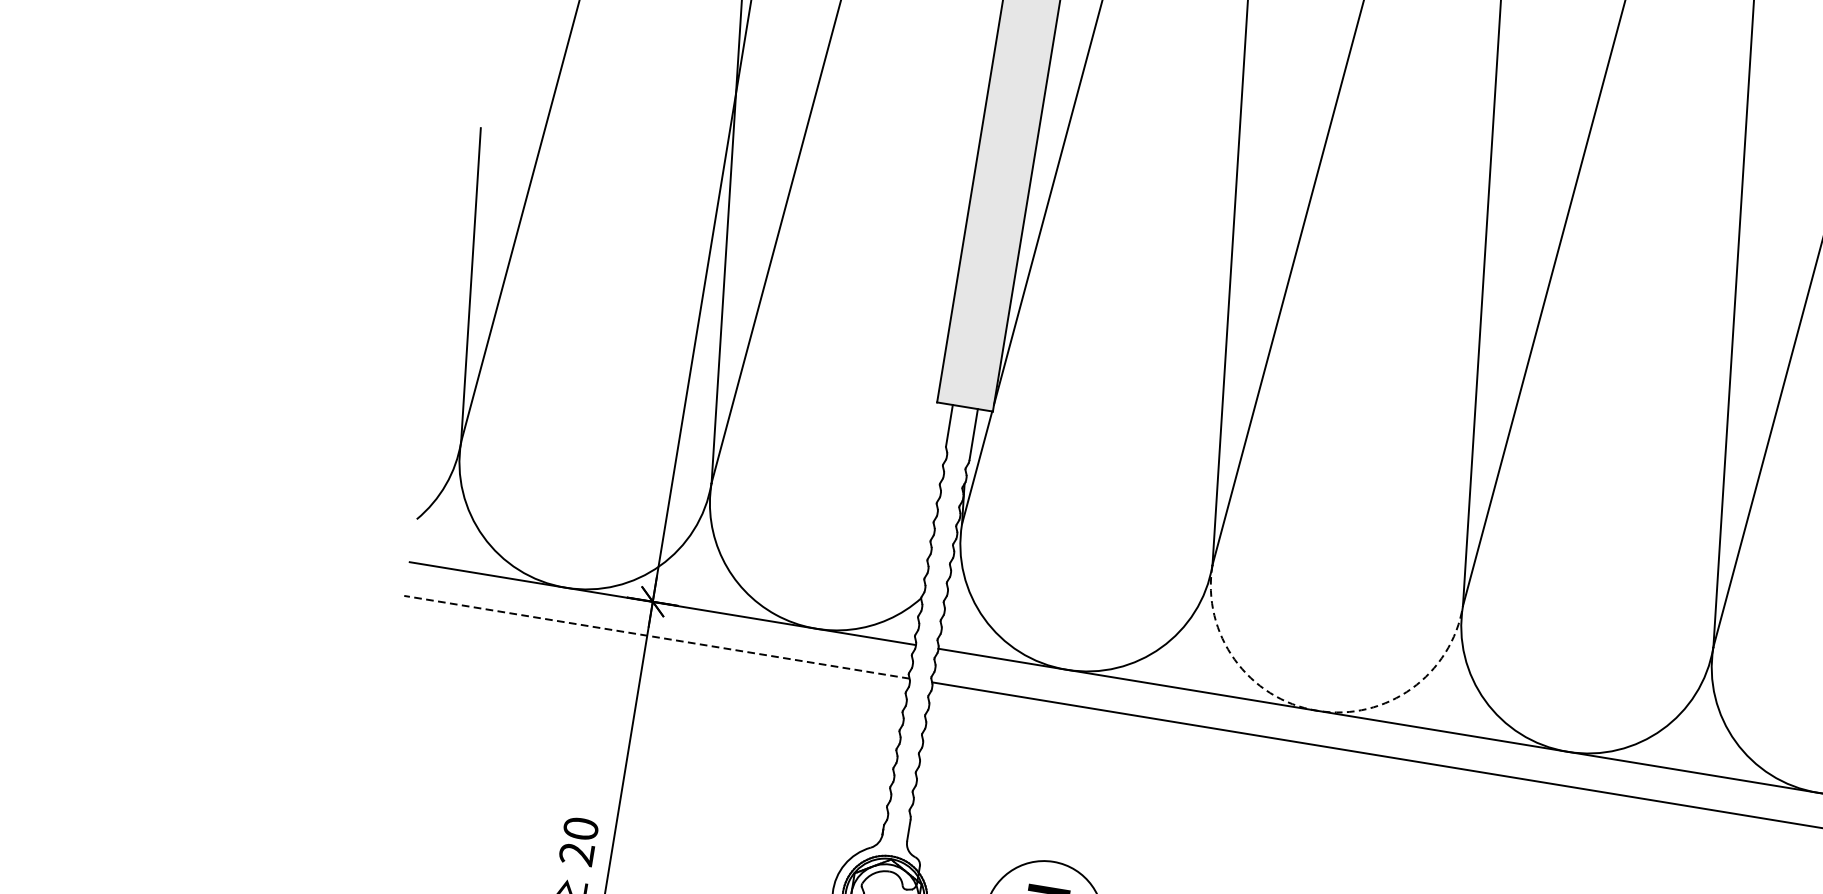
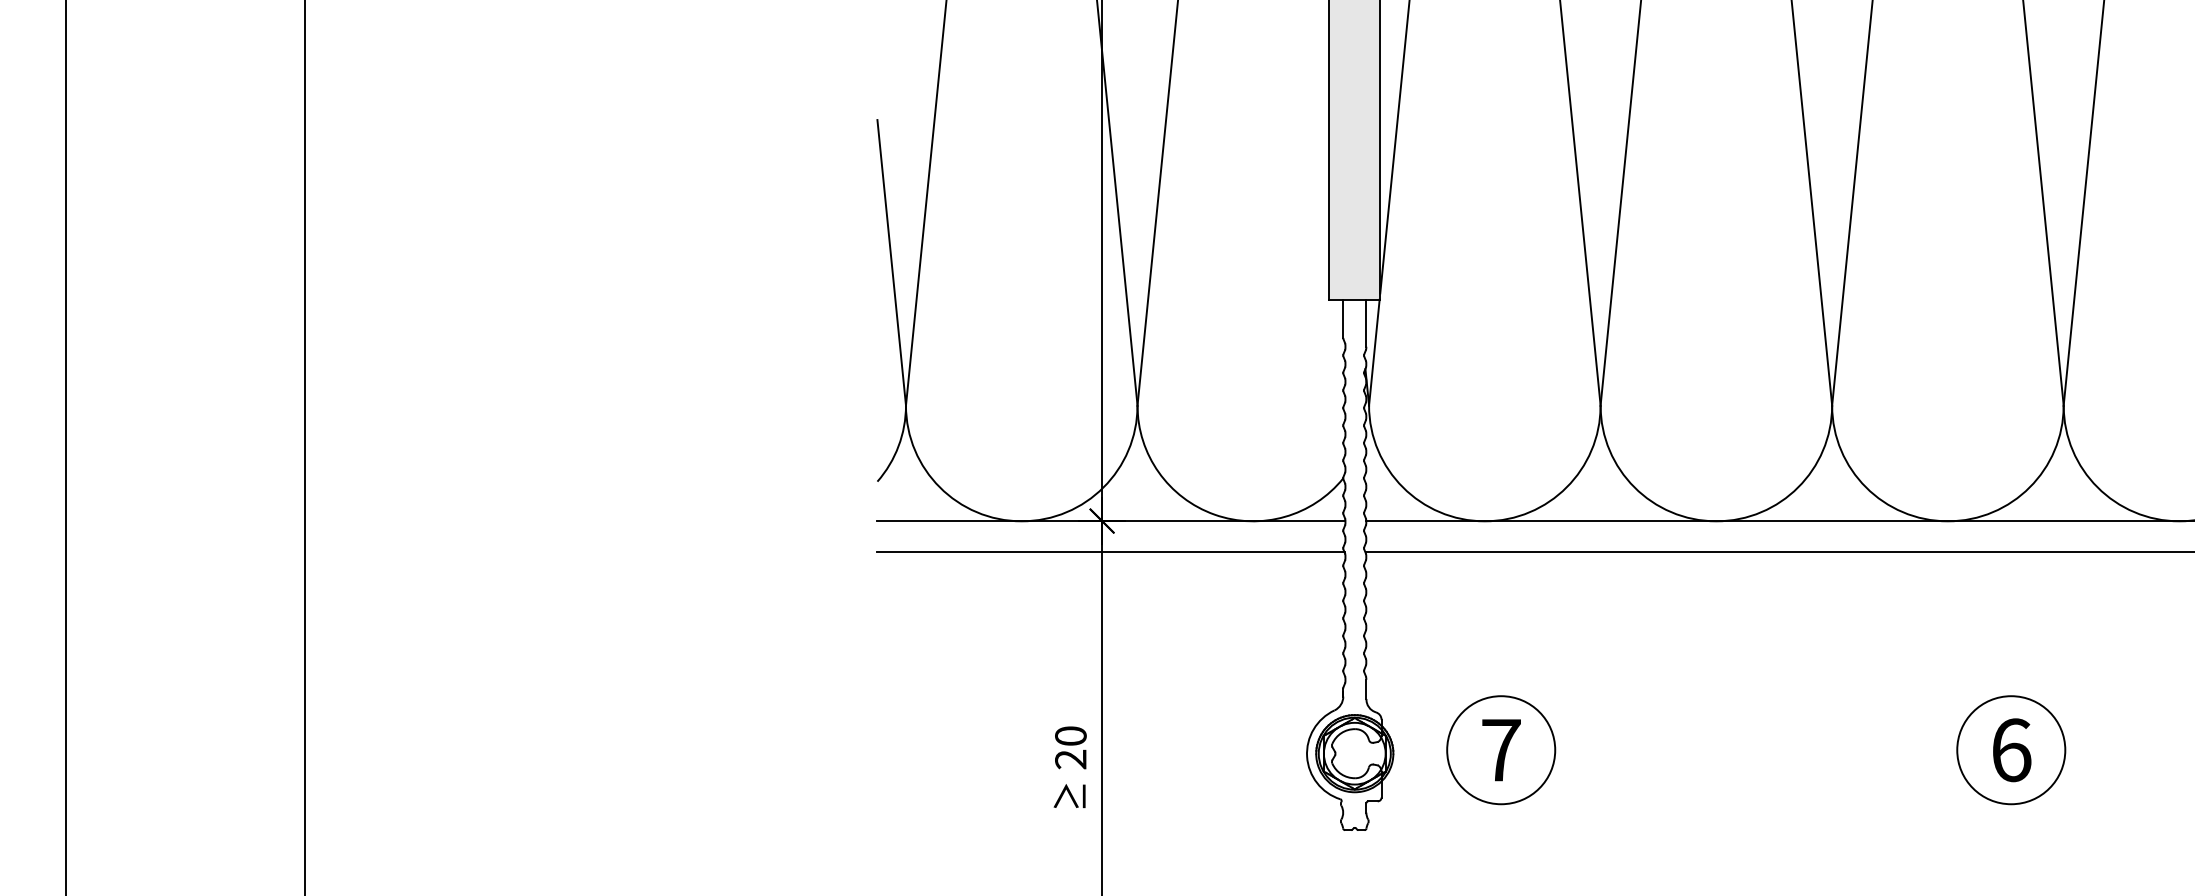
line: (657, 637) -> (1111, 552), dashed -> solid
arc: (1317, 711) -> (1716, 521), dashed -> solid

